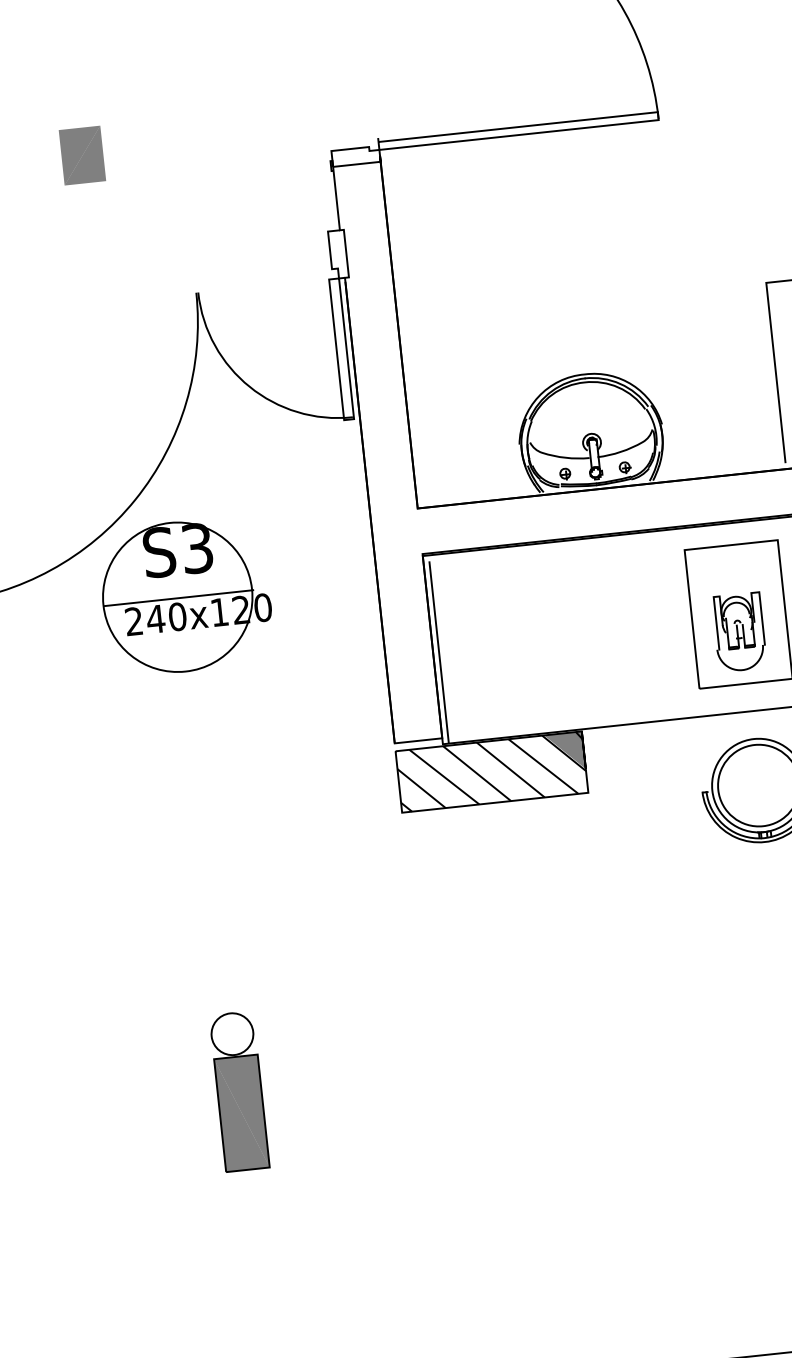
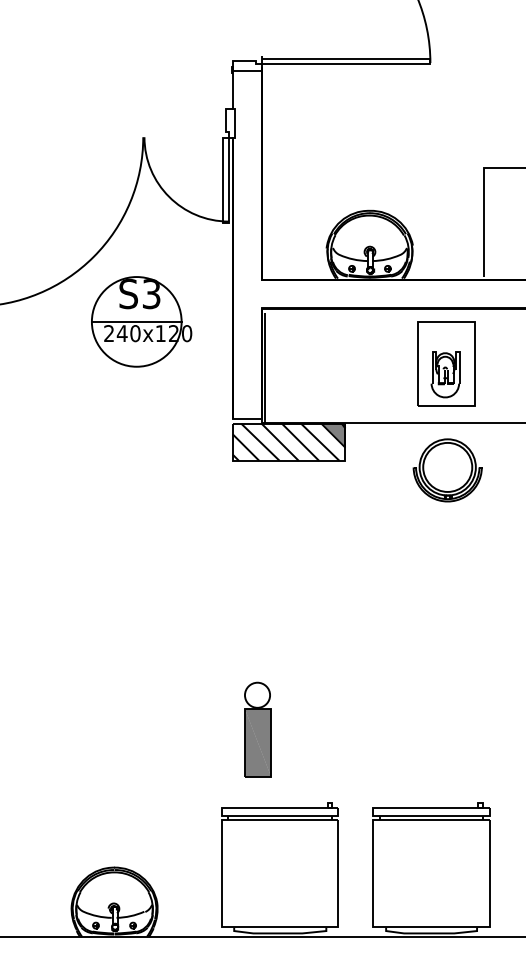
part: (81, 154) -> (83, 47), removed
part: (185, 595) -> (141, 321), moved
part: (238, 1090) -> (257, 729), moved

